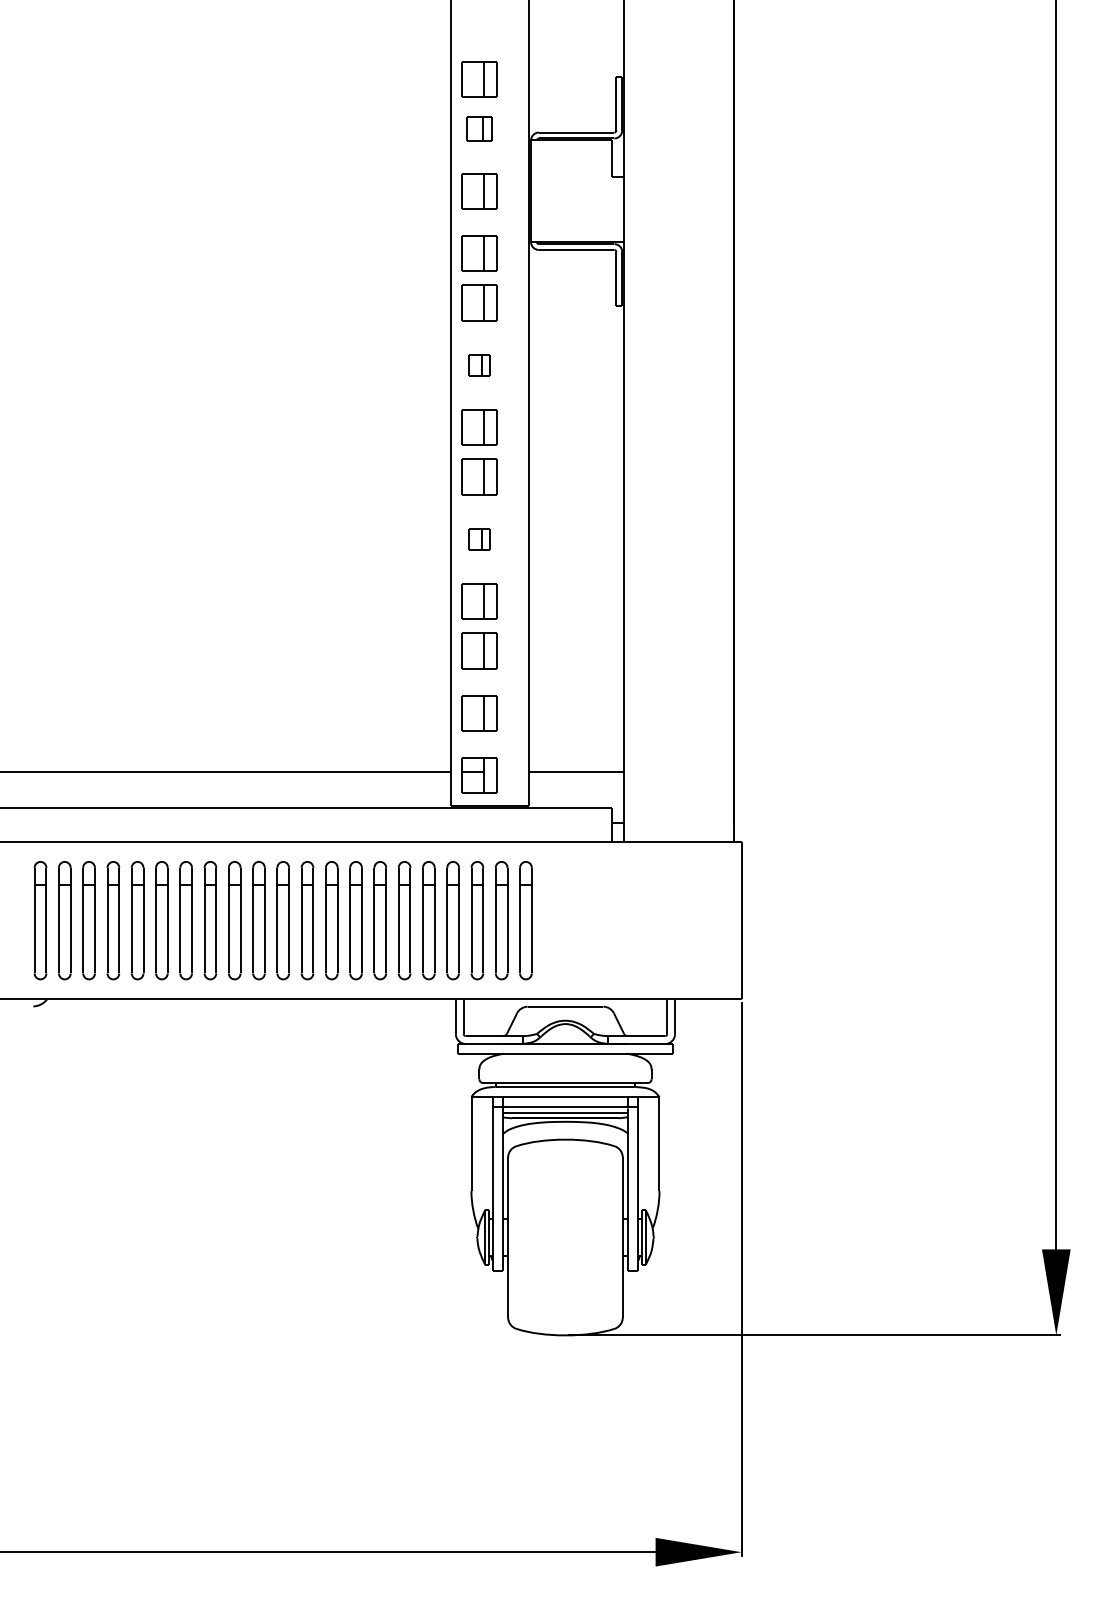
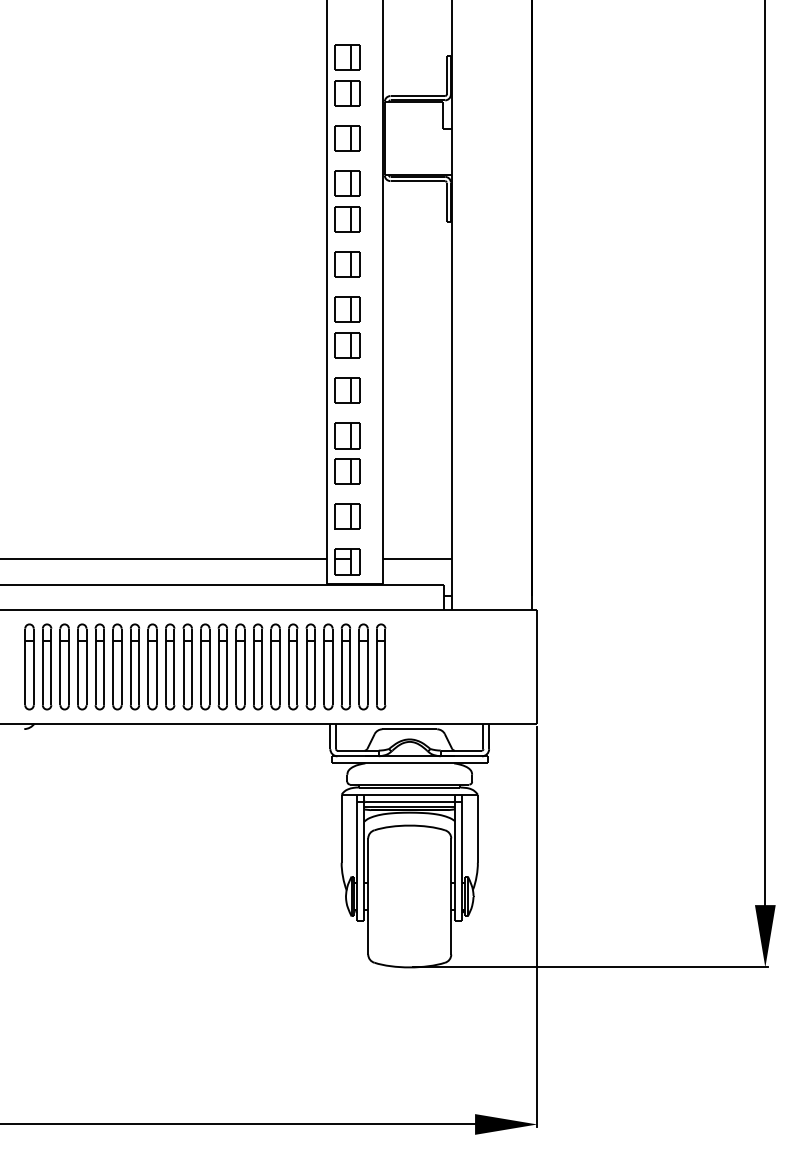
part: (479, 128) -> (347, 93), size x1.43
part: (479, 365) -> (347, 264), size x1.67
part: (479, 539) -> (347, 390), size x1.67

